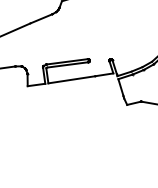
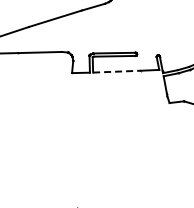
line: (71, 79) -> (116, 71), solid -> dashed

